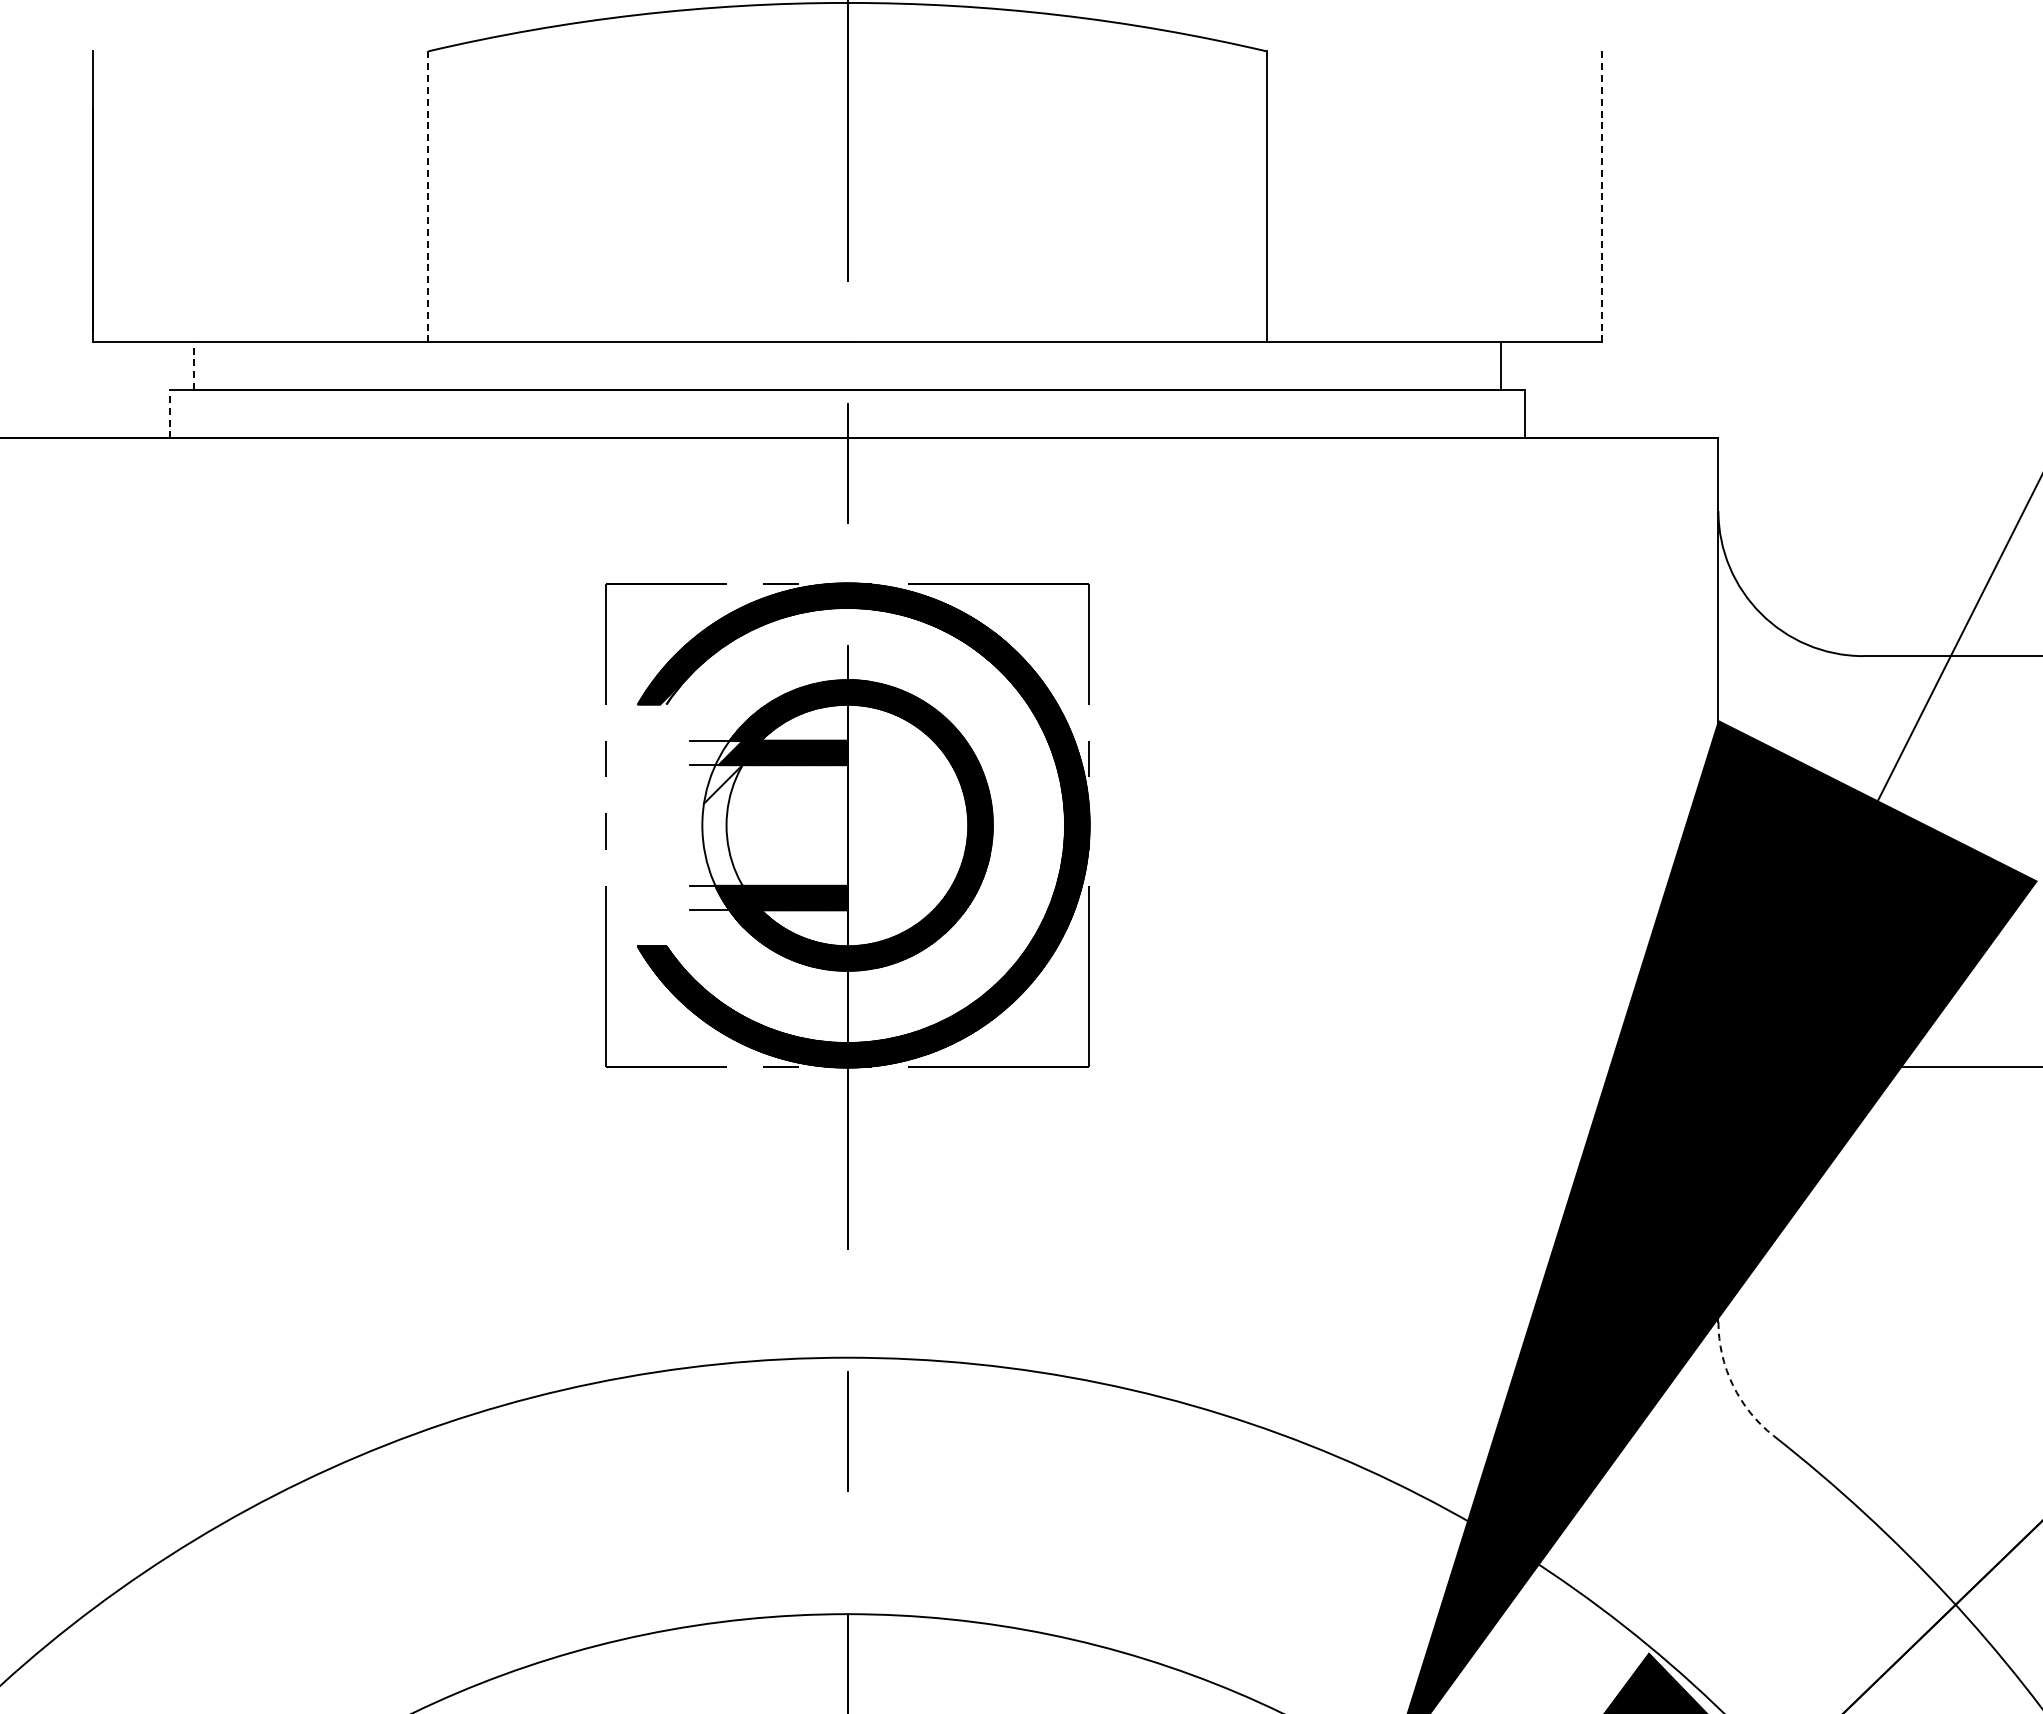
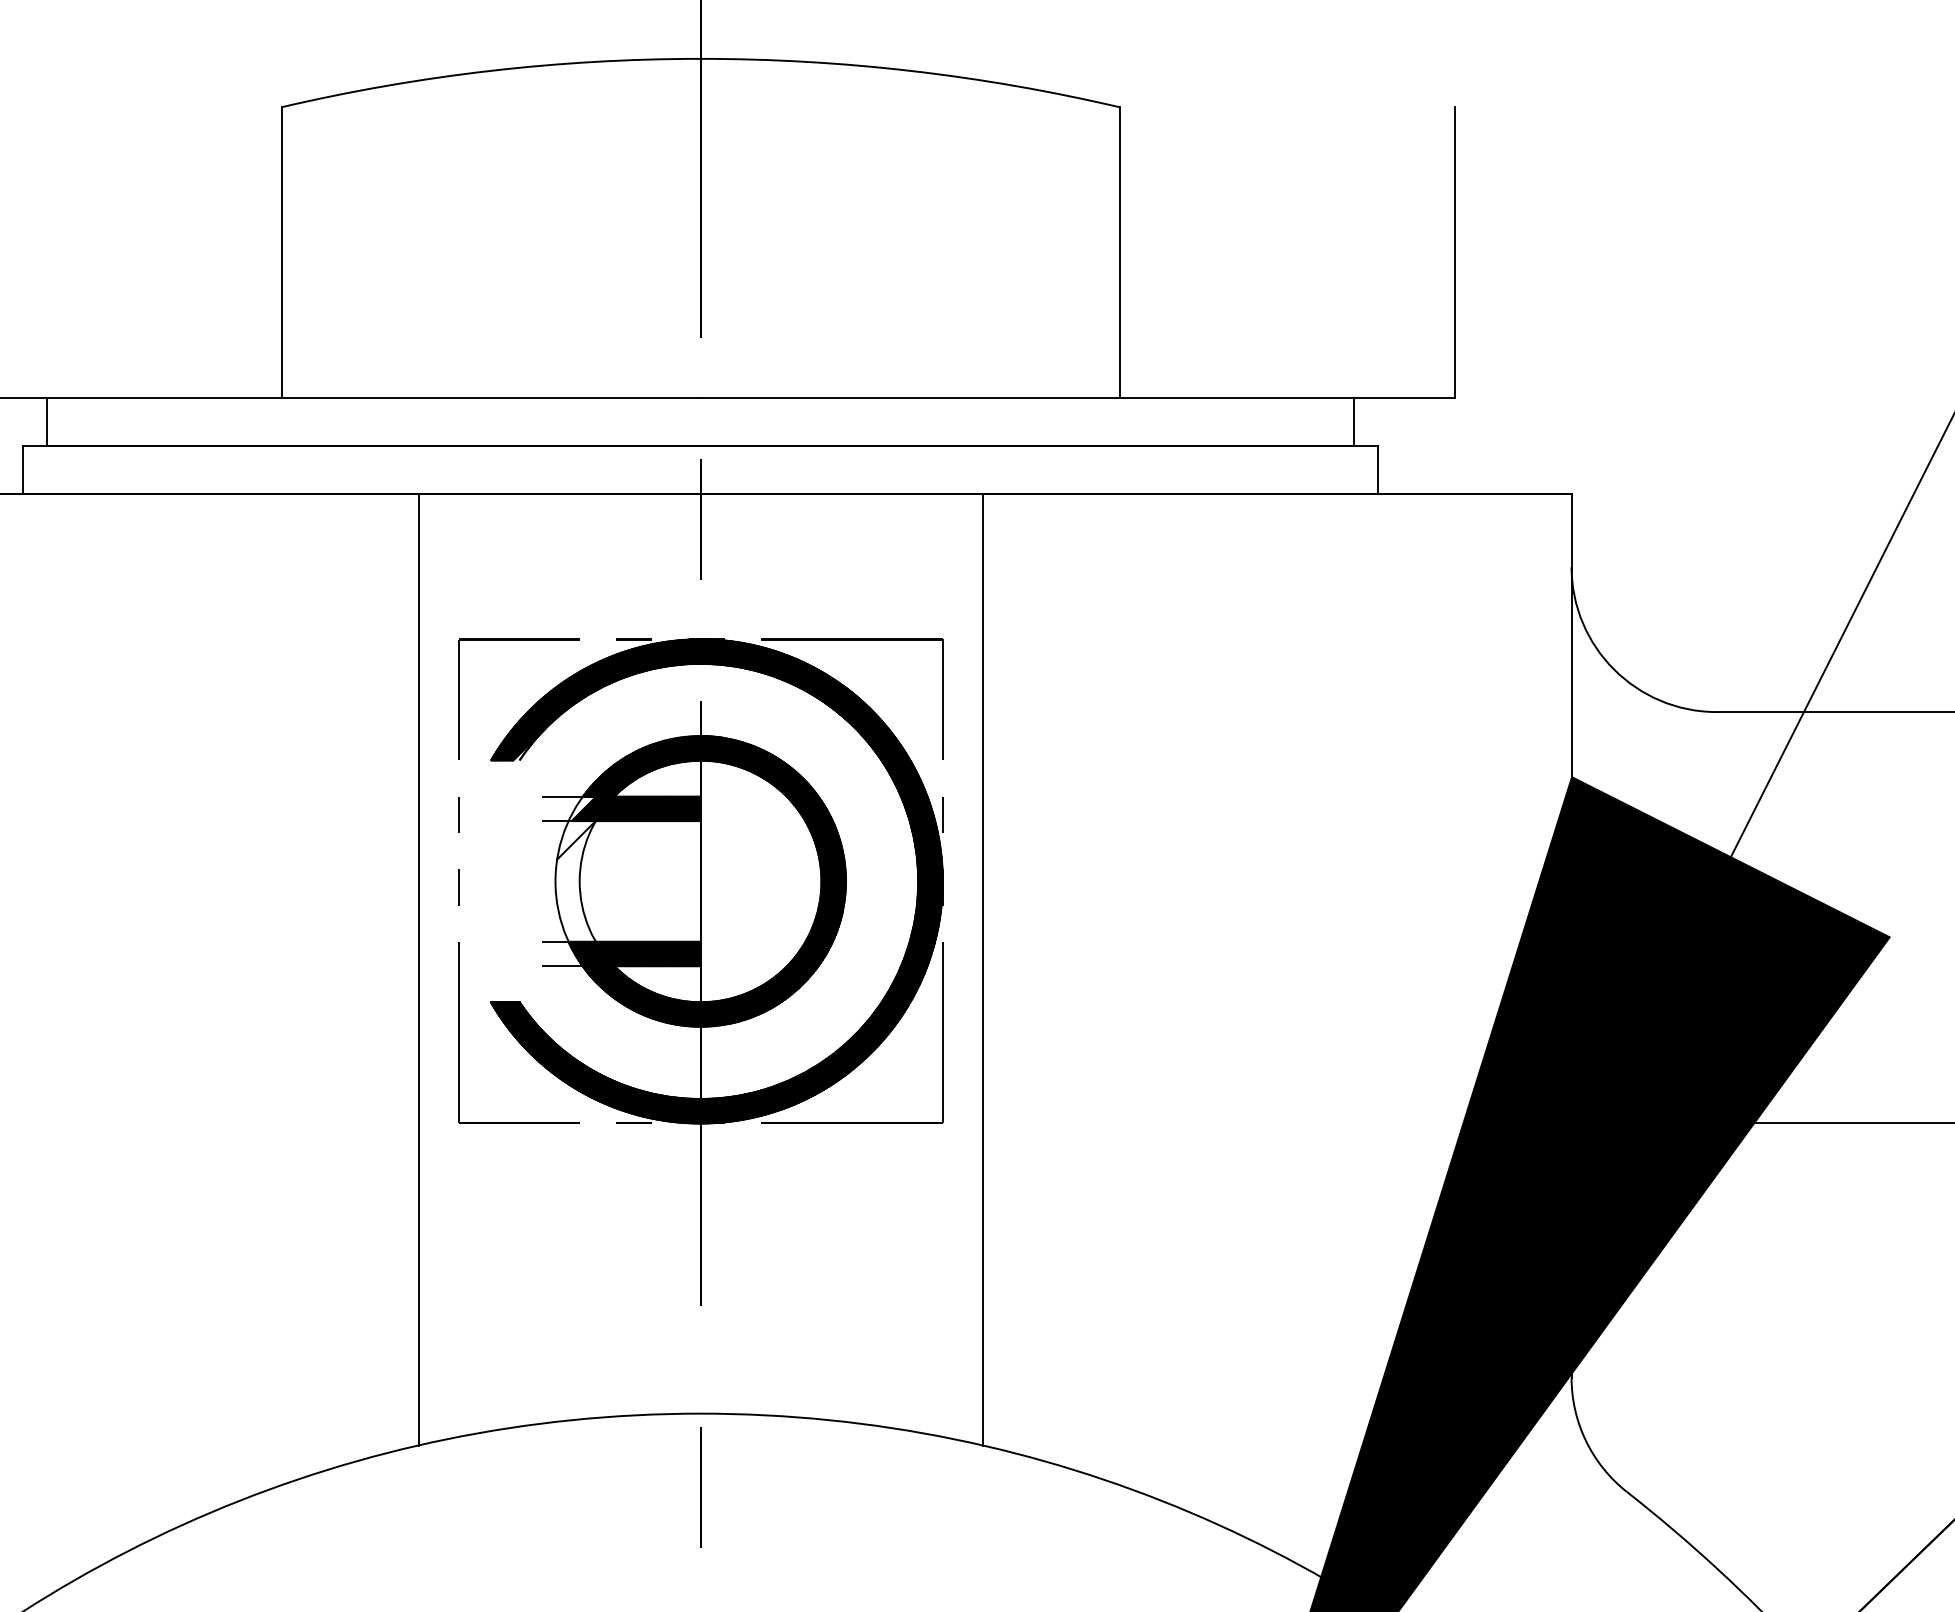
line: (428, 196) -> (281, 252), dashed -> solid
line: (1601, 196) -> (1454, 252), dashed -> solid
line: (194, 365) -> (47, 421), dashed -> solid
line: (170, 413) -> (23, 469), dashed -> solid
line: (565, 913) -> (418, 969), added
line: (1129, 913) -> (982, 969), added
arc: (1733, 1385) -> (1586, 1441), dashed -> solid

